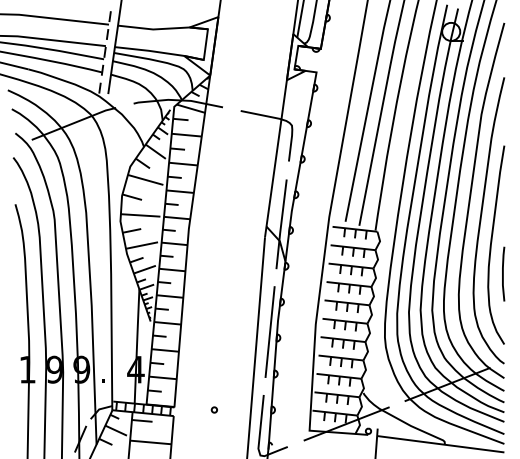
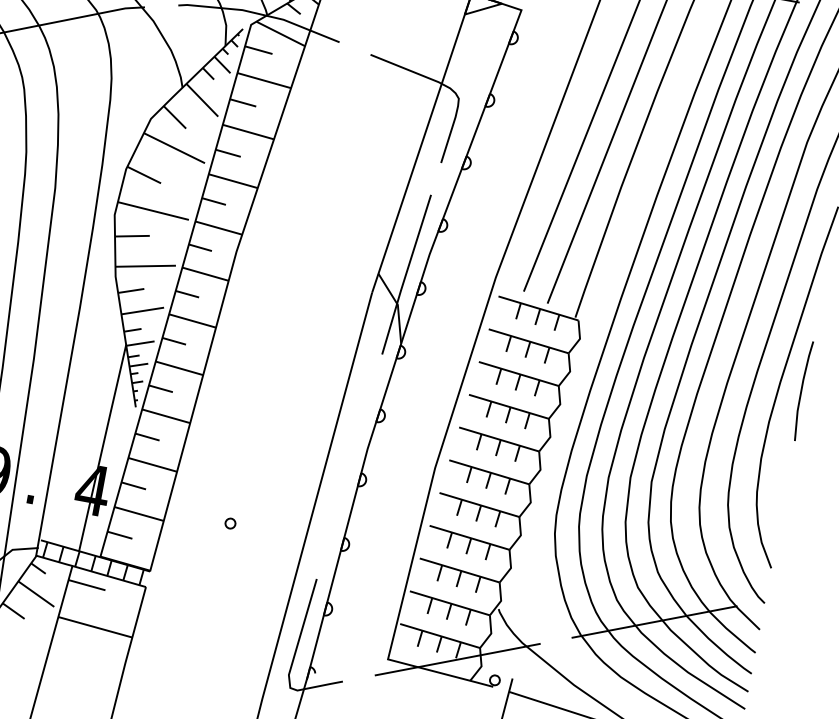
line: (503, 273) -> (802, 389), moved
line: (269, 331) -> (348, 465), removed
circle: (213, 409) -> (228, 522), moved

